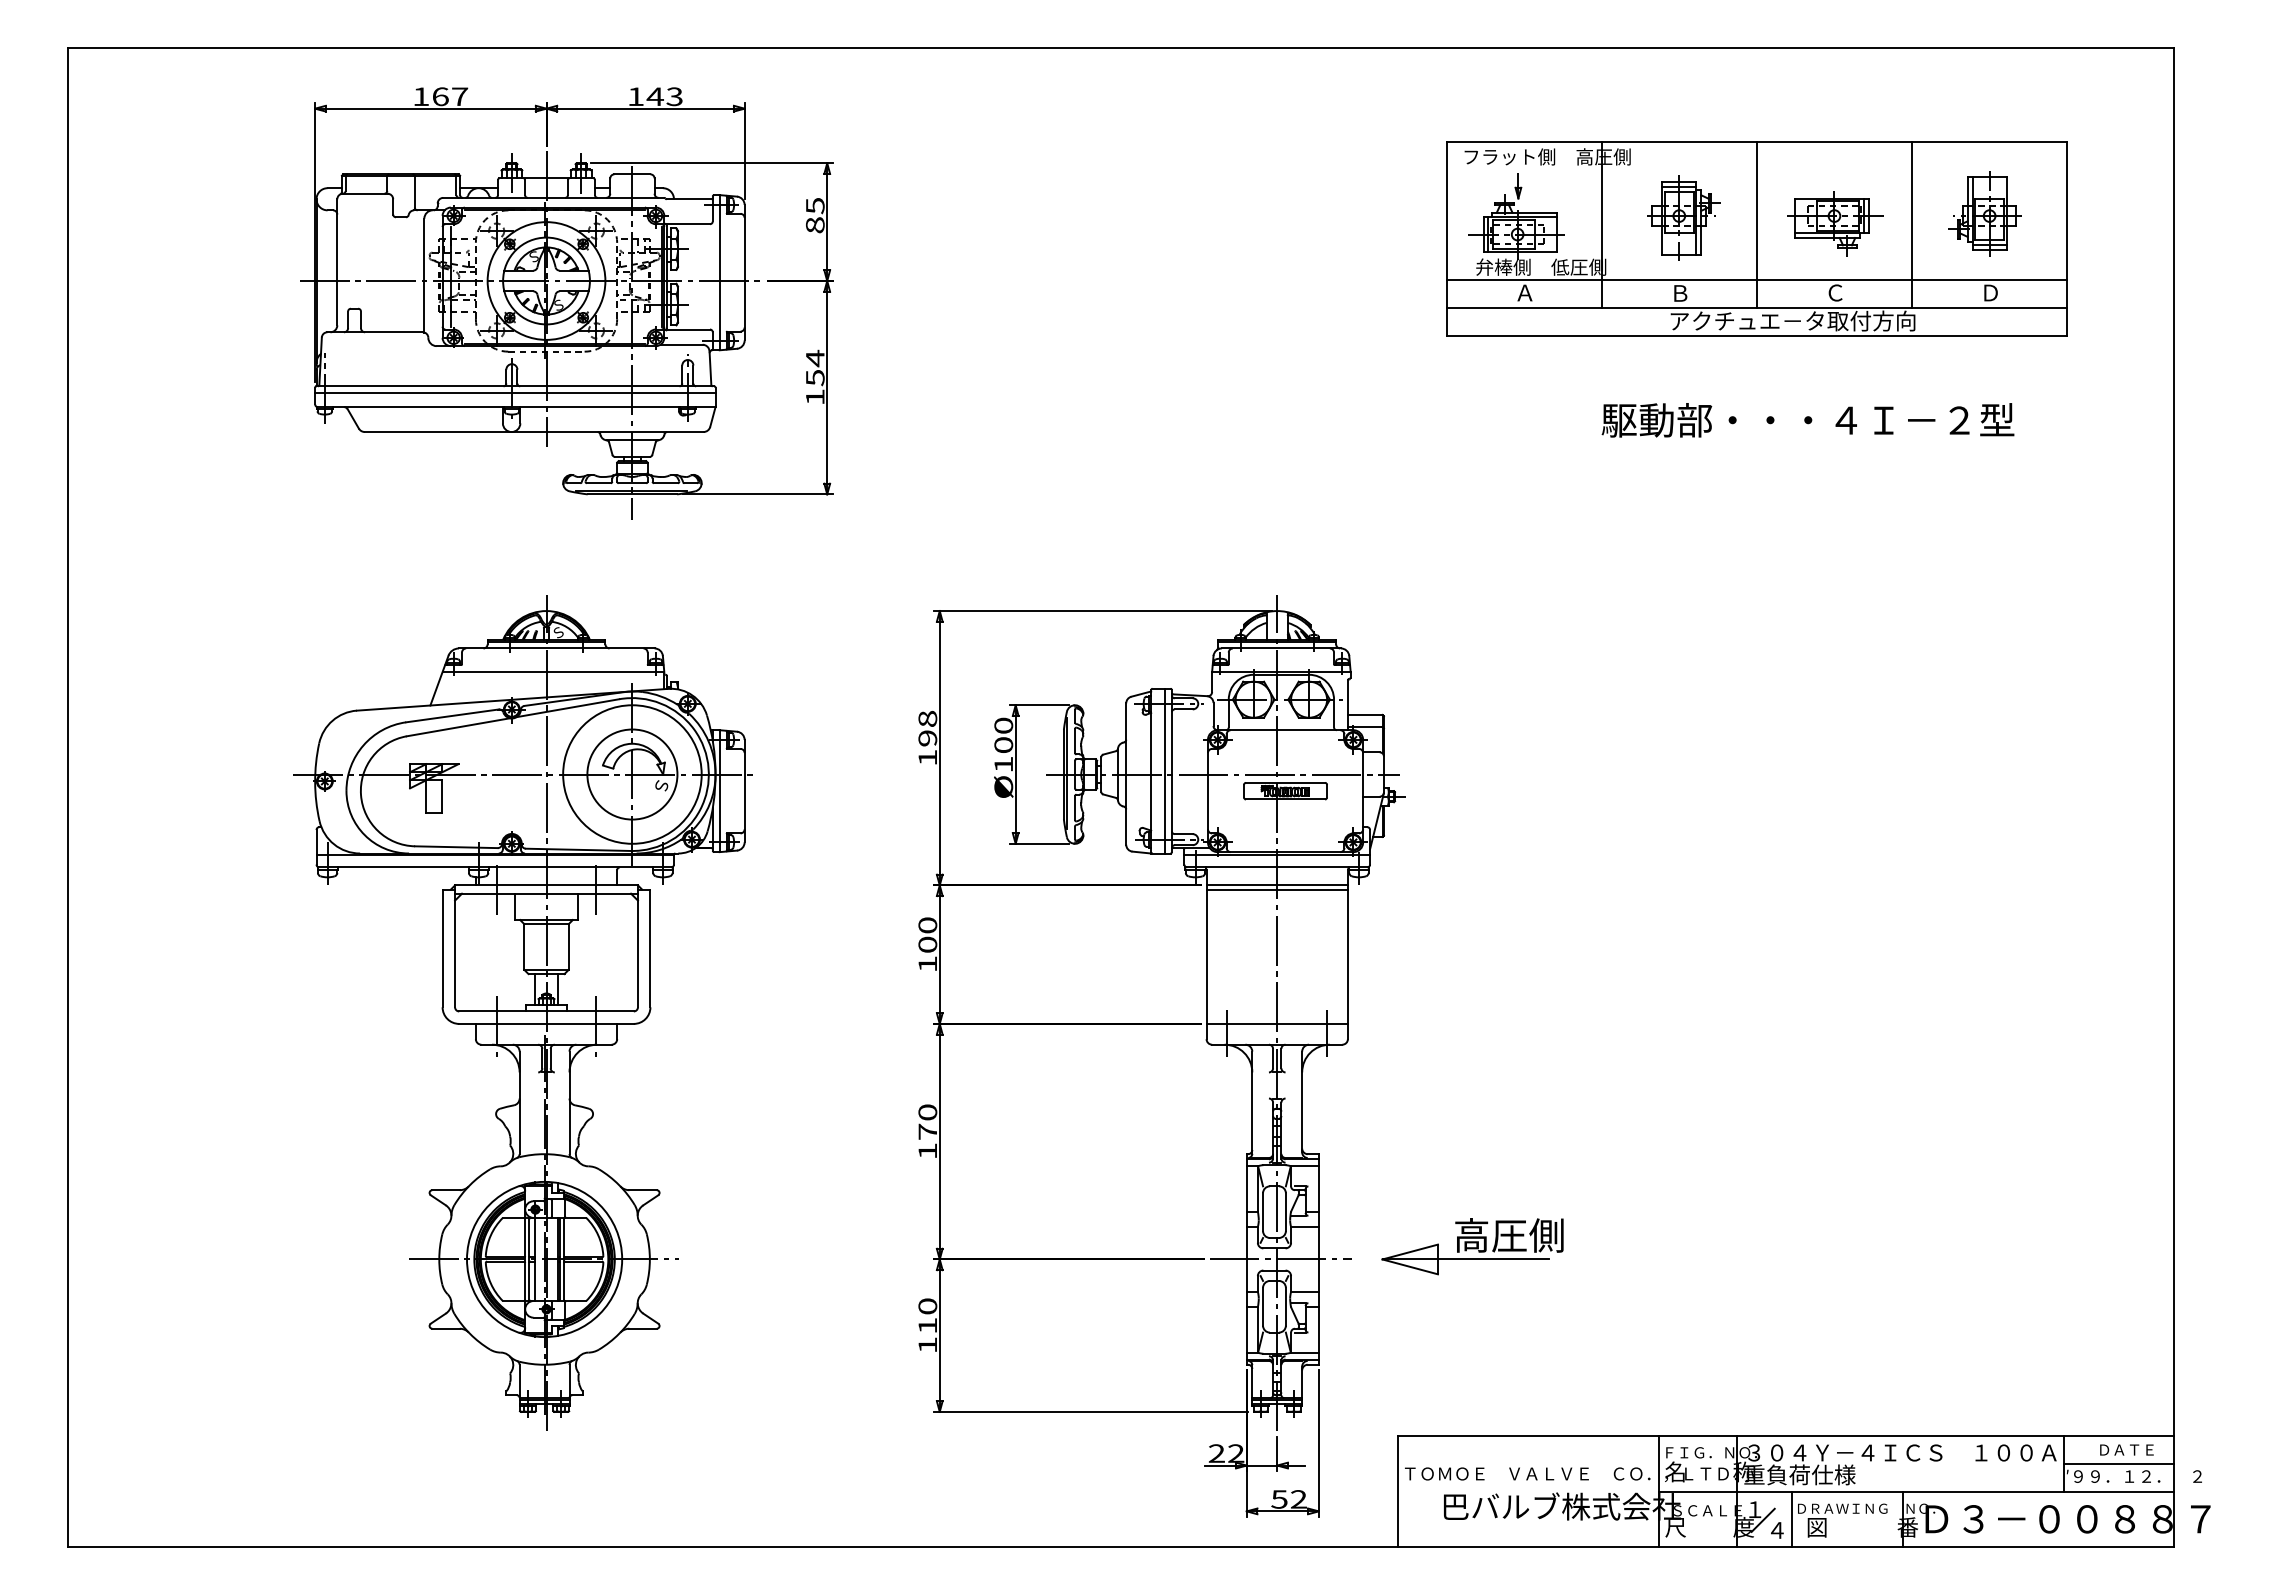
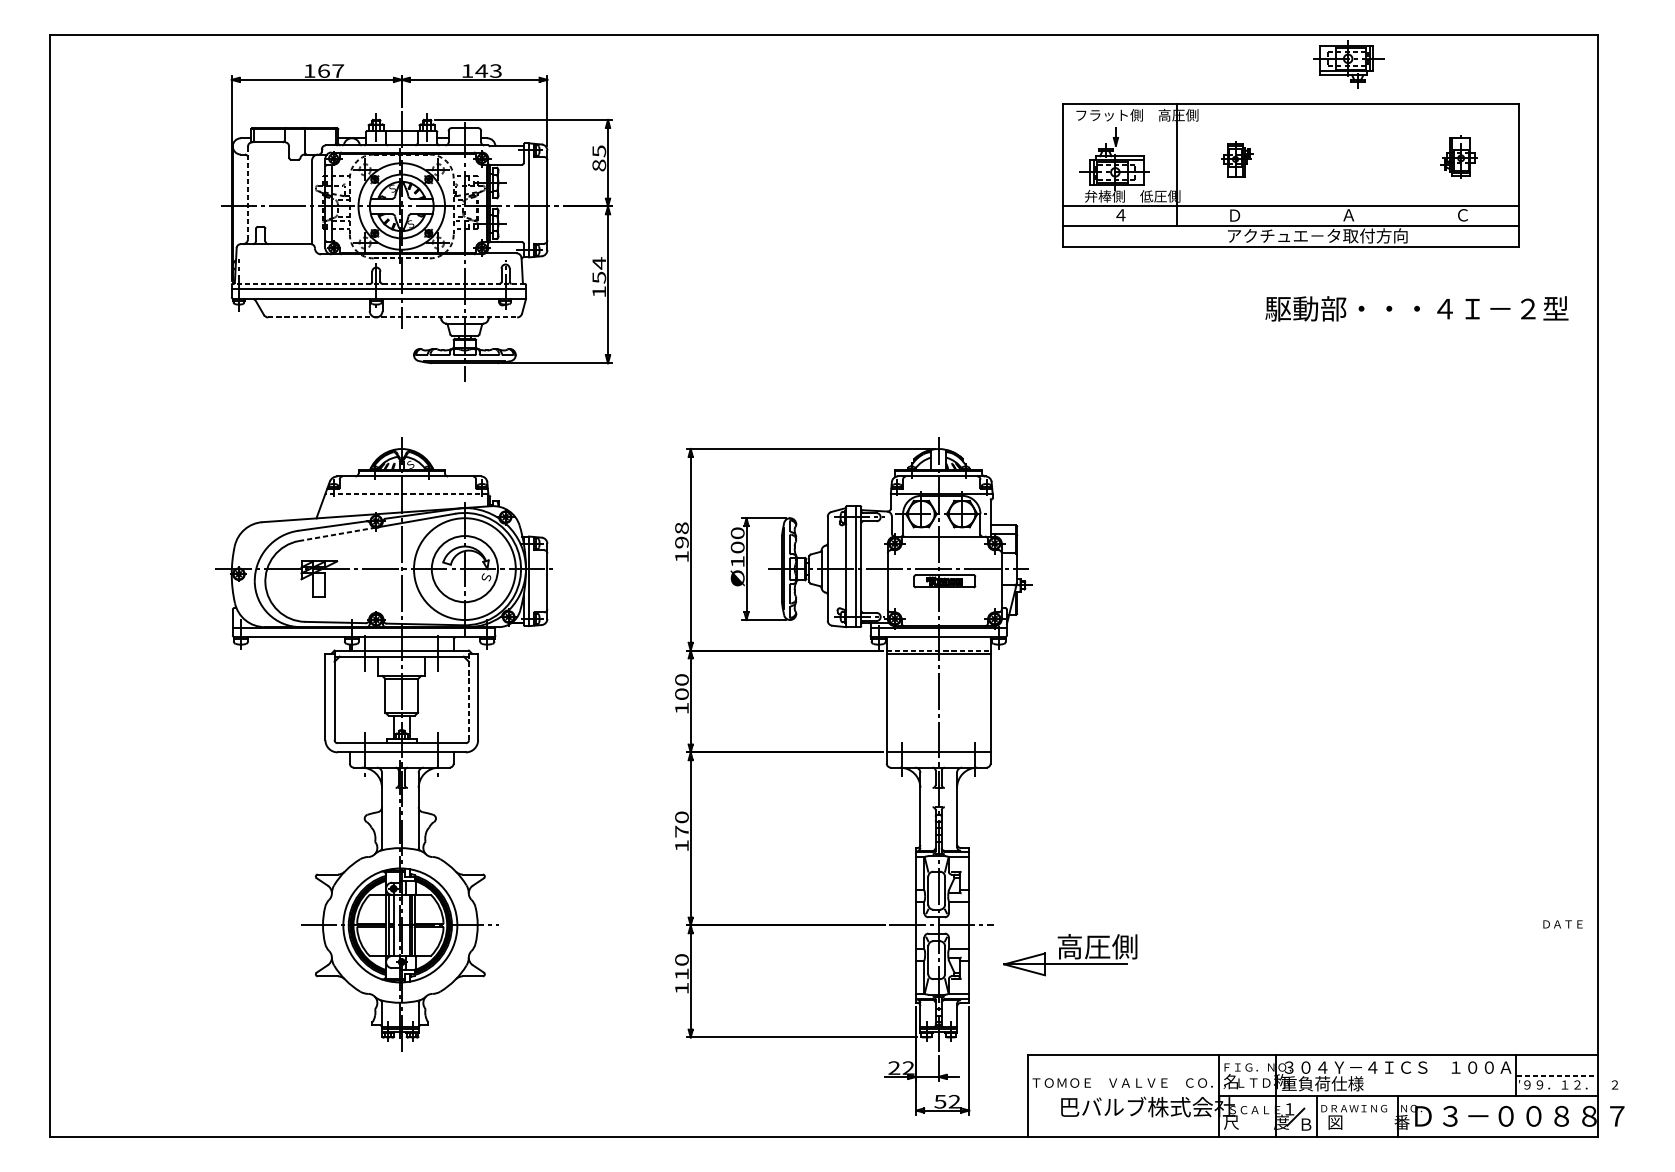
part: (1984, 213) -> (1458, 156), size x0.7
part: (1683, 217) -> (1237, 159), size x0.6
part: (1835, 223) -> (1348, 64), moved
line: (1756, 224) -> (1290, 164), removed
line: (1912, 224) -> (1405, 164), removed
line: (337, 262) -> (248, 192), solid -> dashed
text: (1524, 292) -> (1120, 214), Ａ -> ４
text: (1835, 292) -> (1348, 214), Ｃ -> Ａ
text: (1990, 292) -> (1462, 214), Ｄ -> Ｃ
text: (1680, 293) -> (1235, 215), Ｂ -> Ｄ
line: (515, 386) -> (378, 283), solid -> dashed
text: (1807, 420) -> (1416, 308), moved
line: (534, 432) -> (392, 317), solid -> dashed
line: (553, 672) -> (406, 494), solid -> dashed
line: (458, 727) -> (337, 534), solid -> dashed
line: (1277, 885) -> (938, 650), solid -> dashed
line: (637, 946) -> (468, 695), solid -> dashed
part: (1472, 1246) -> (1070, 954), moved
text: (2126, 1449) -> (1562, 924), moved
line: (2119, 1463) -> (1557, 1075), solid -> dashed
text: (1777, 1530) -> (1306, 1124), ４ -> Ｂ

